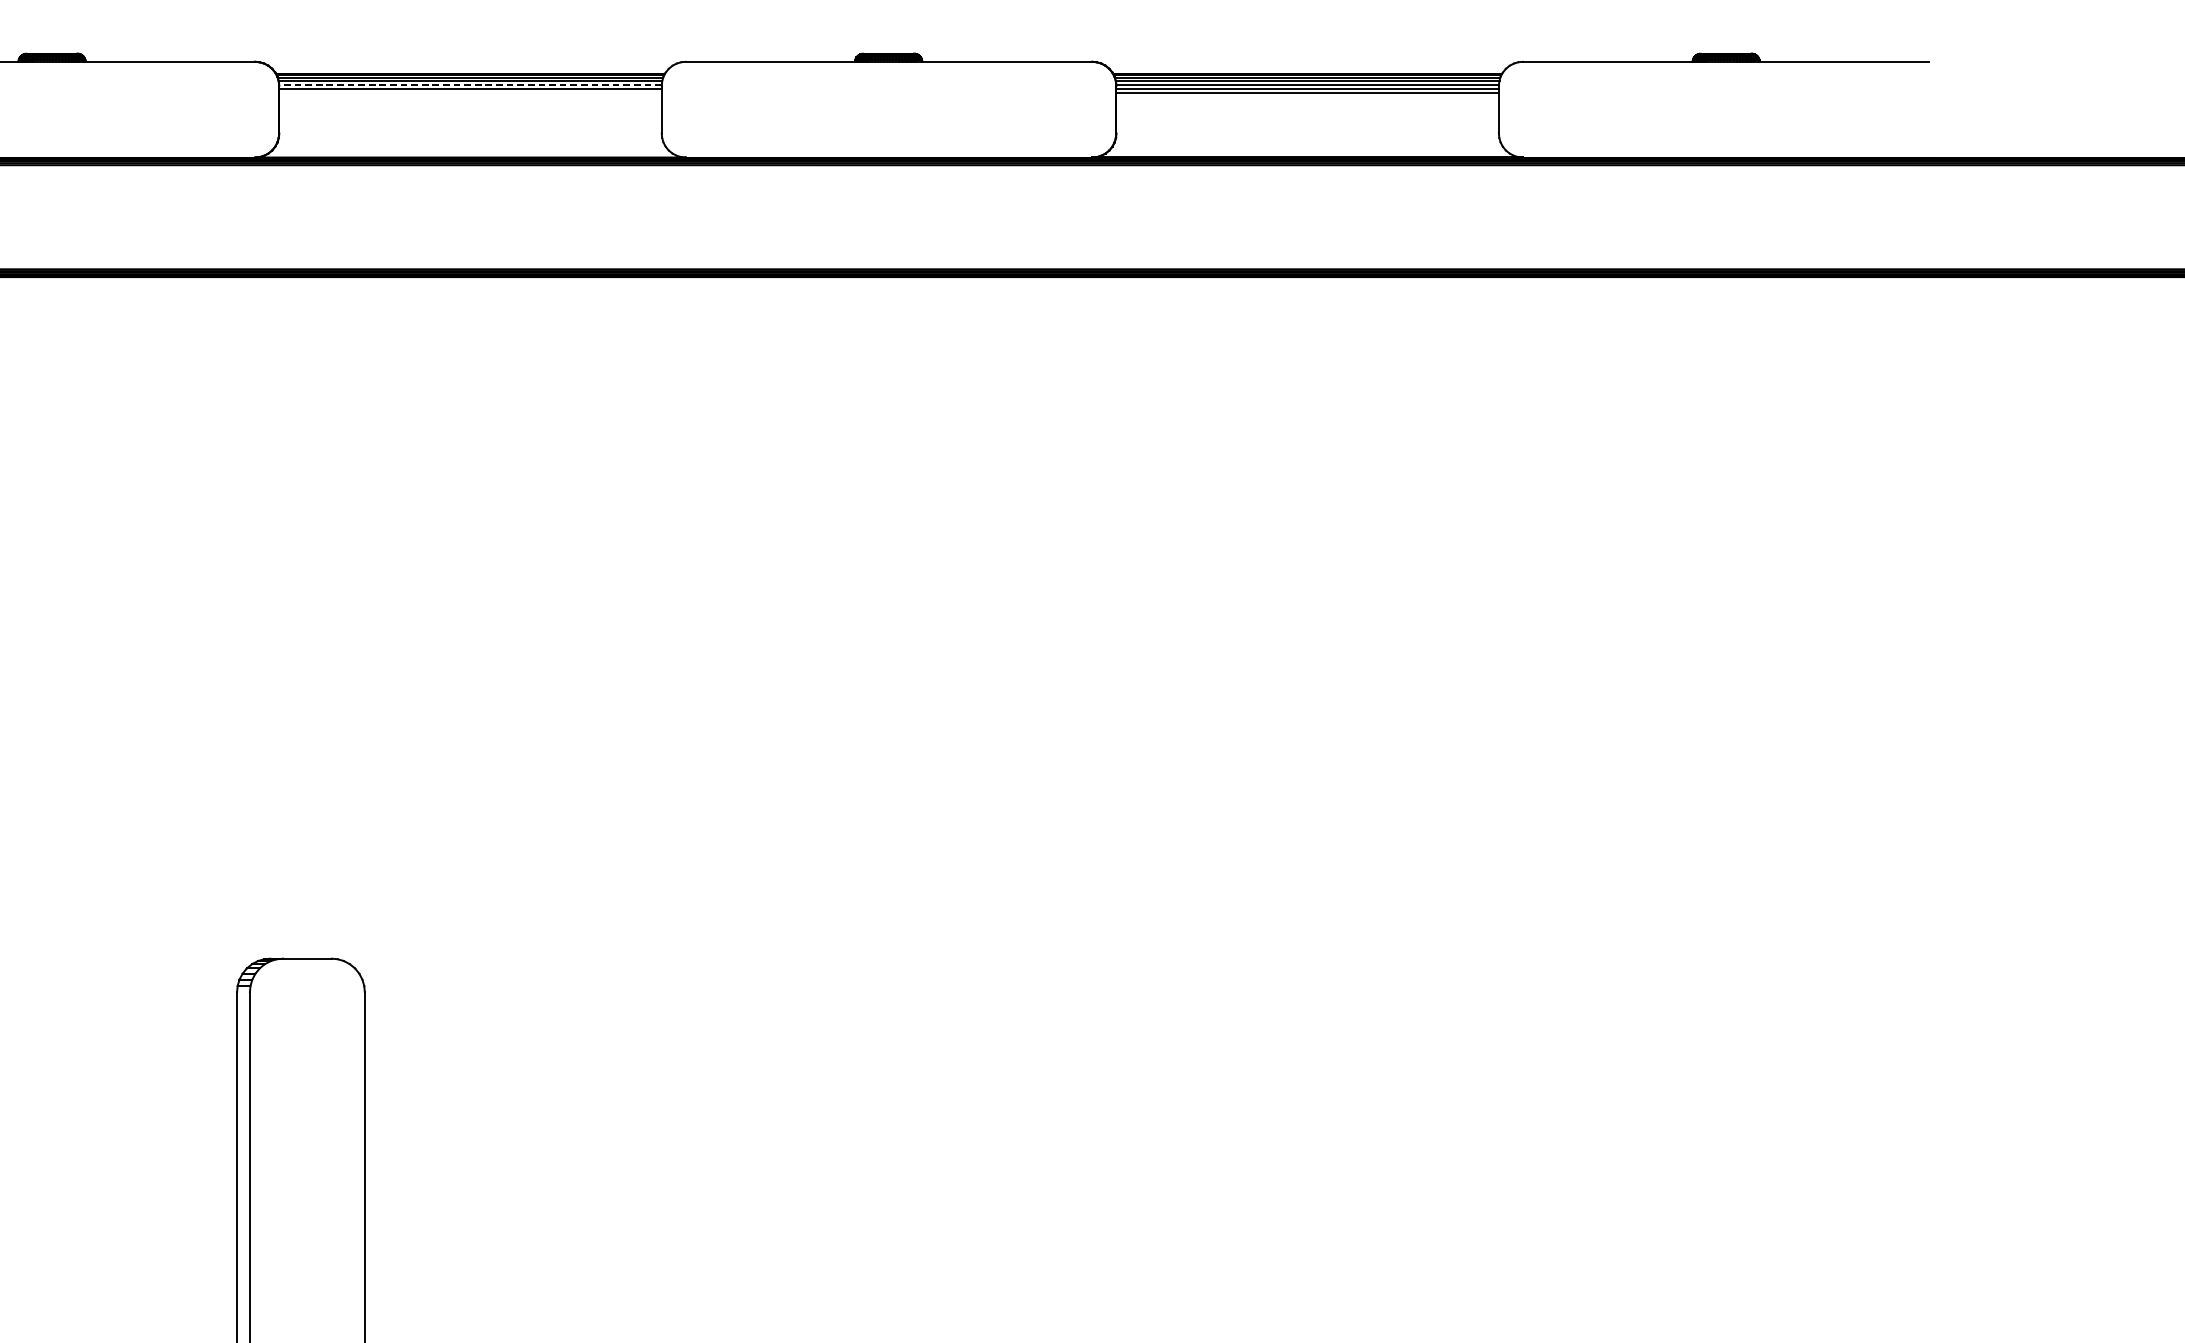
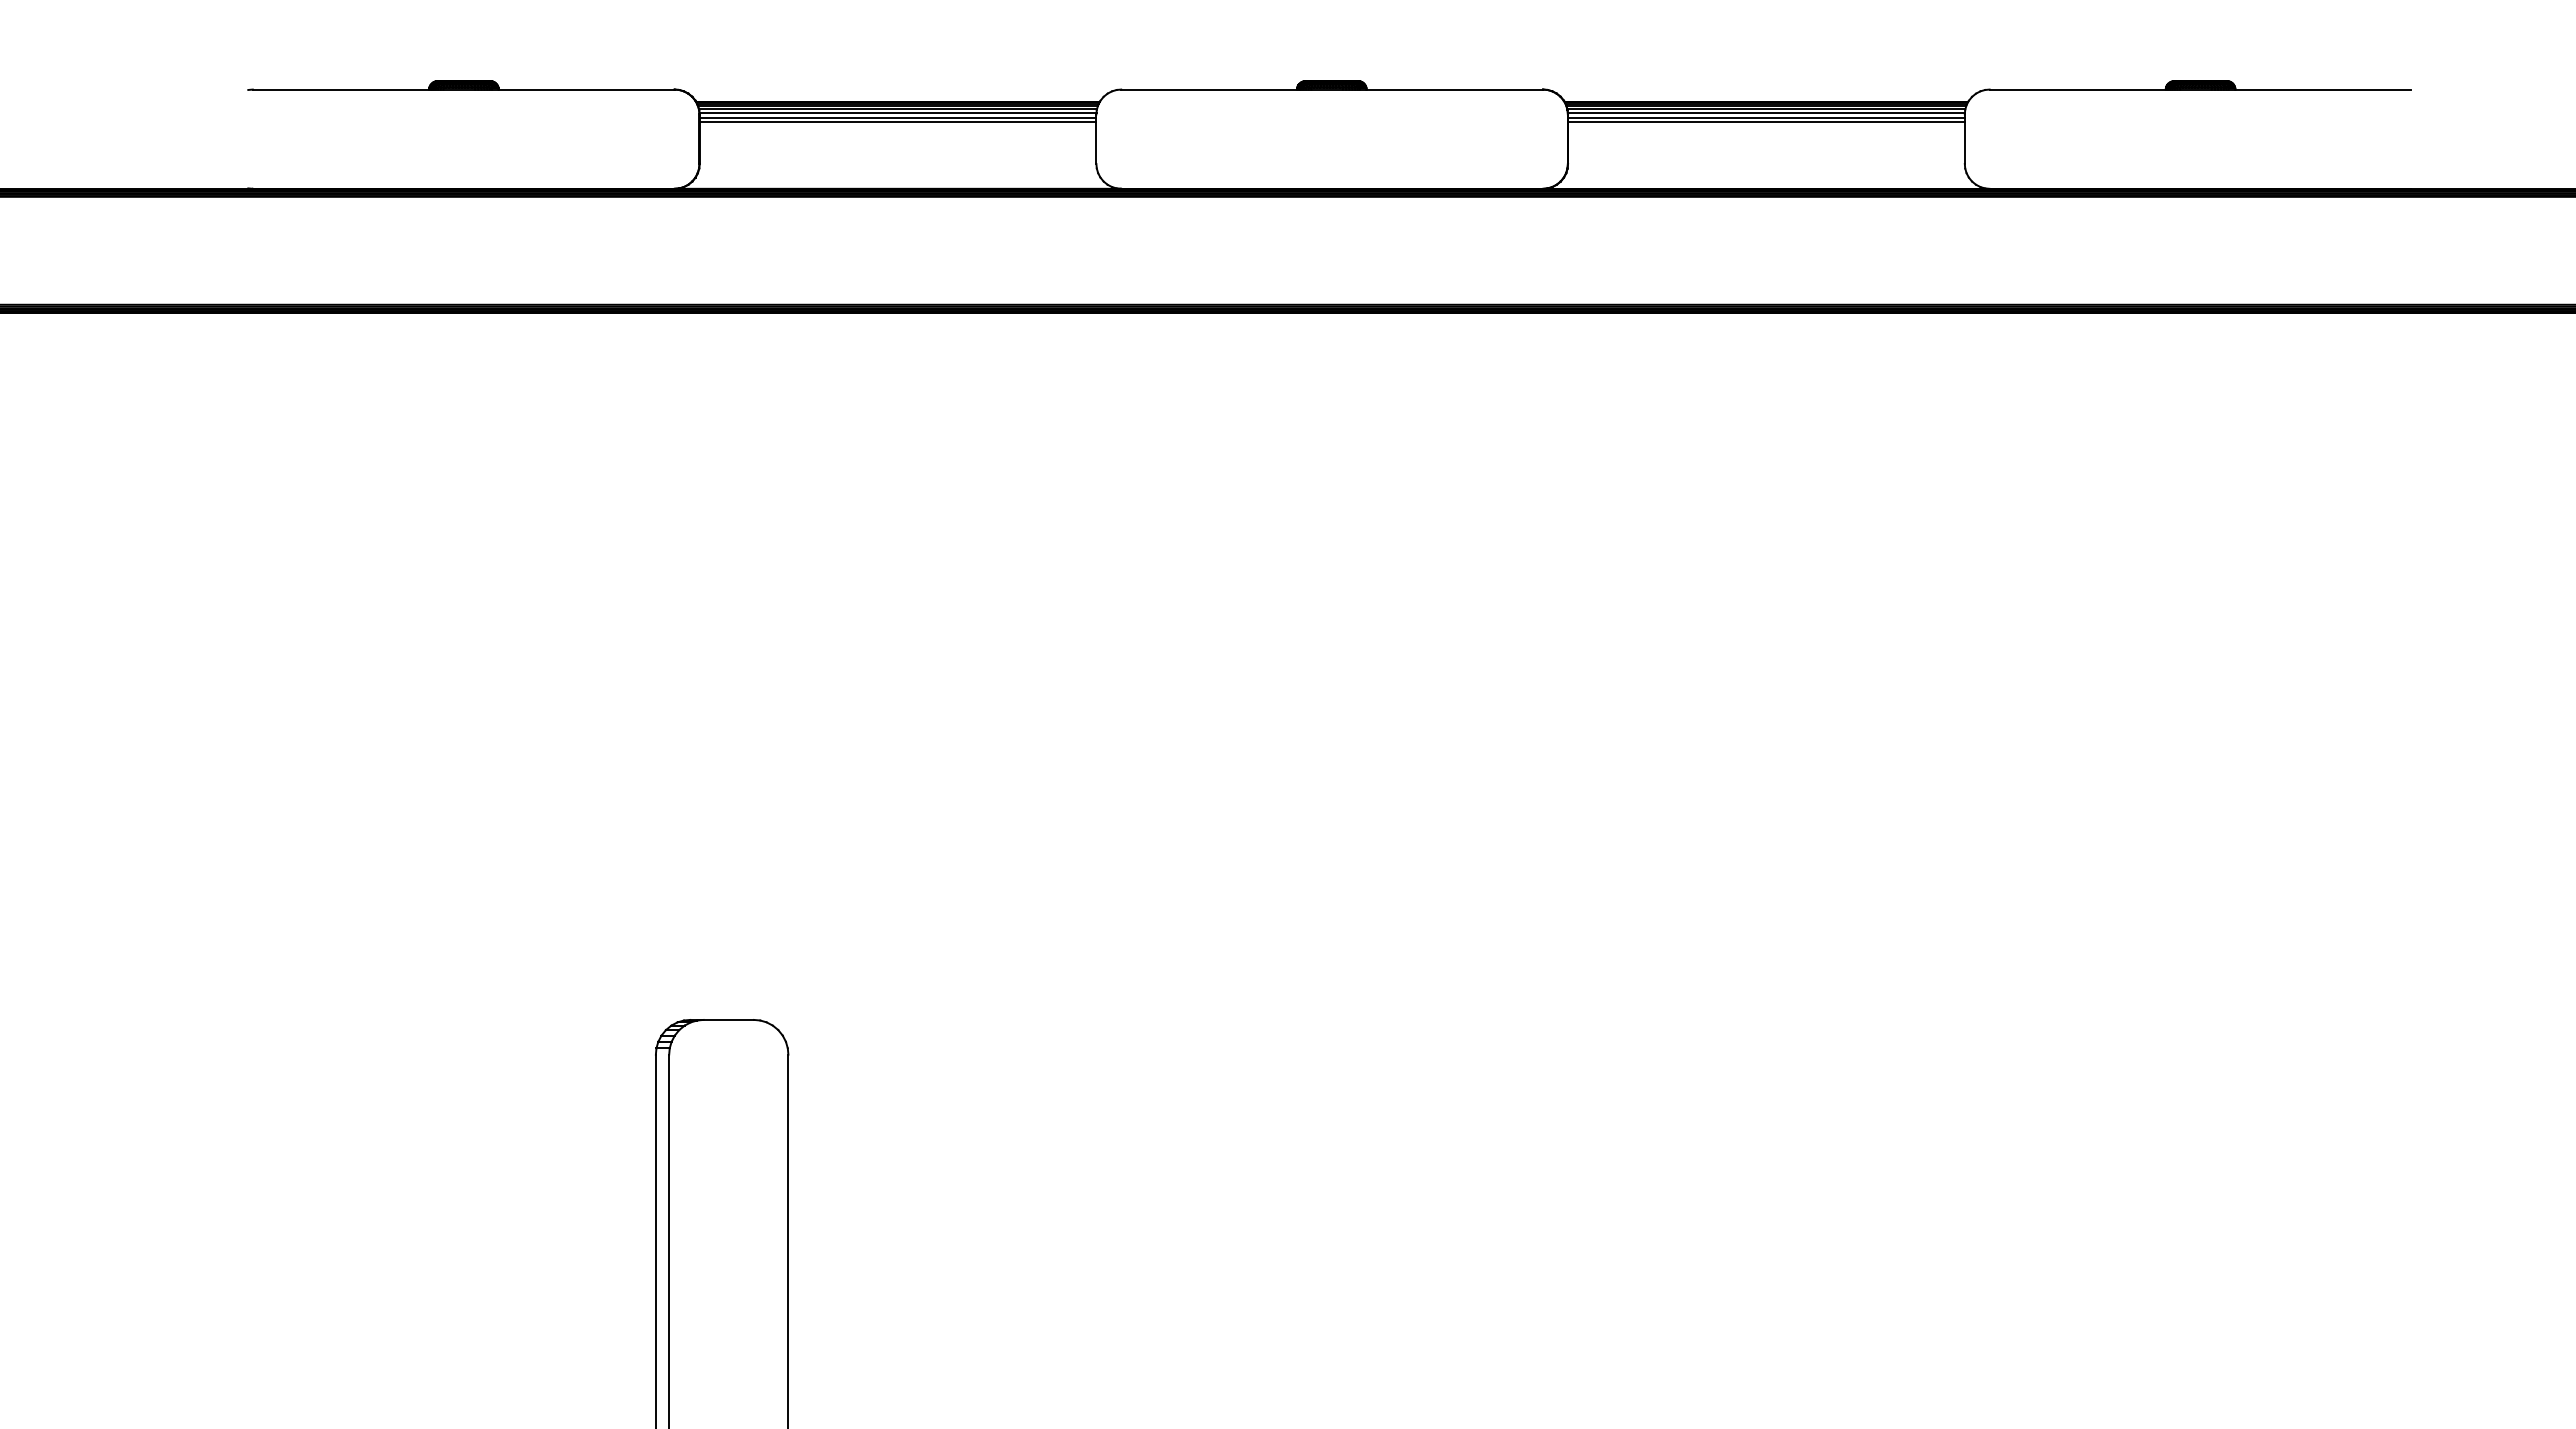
line: (470, 84) -> (897, 113), dashed -> solid
line: (470, 93) -> (897, 122), added

